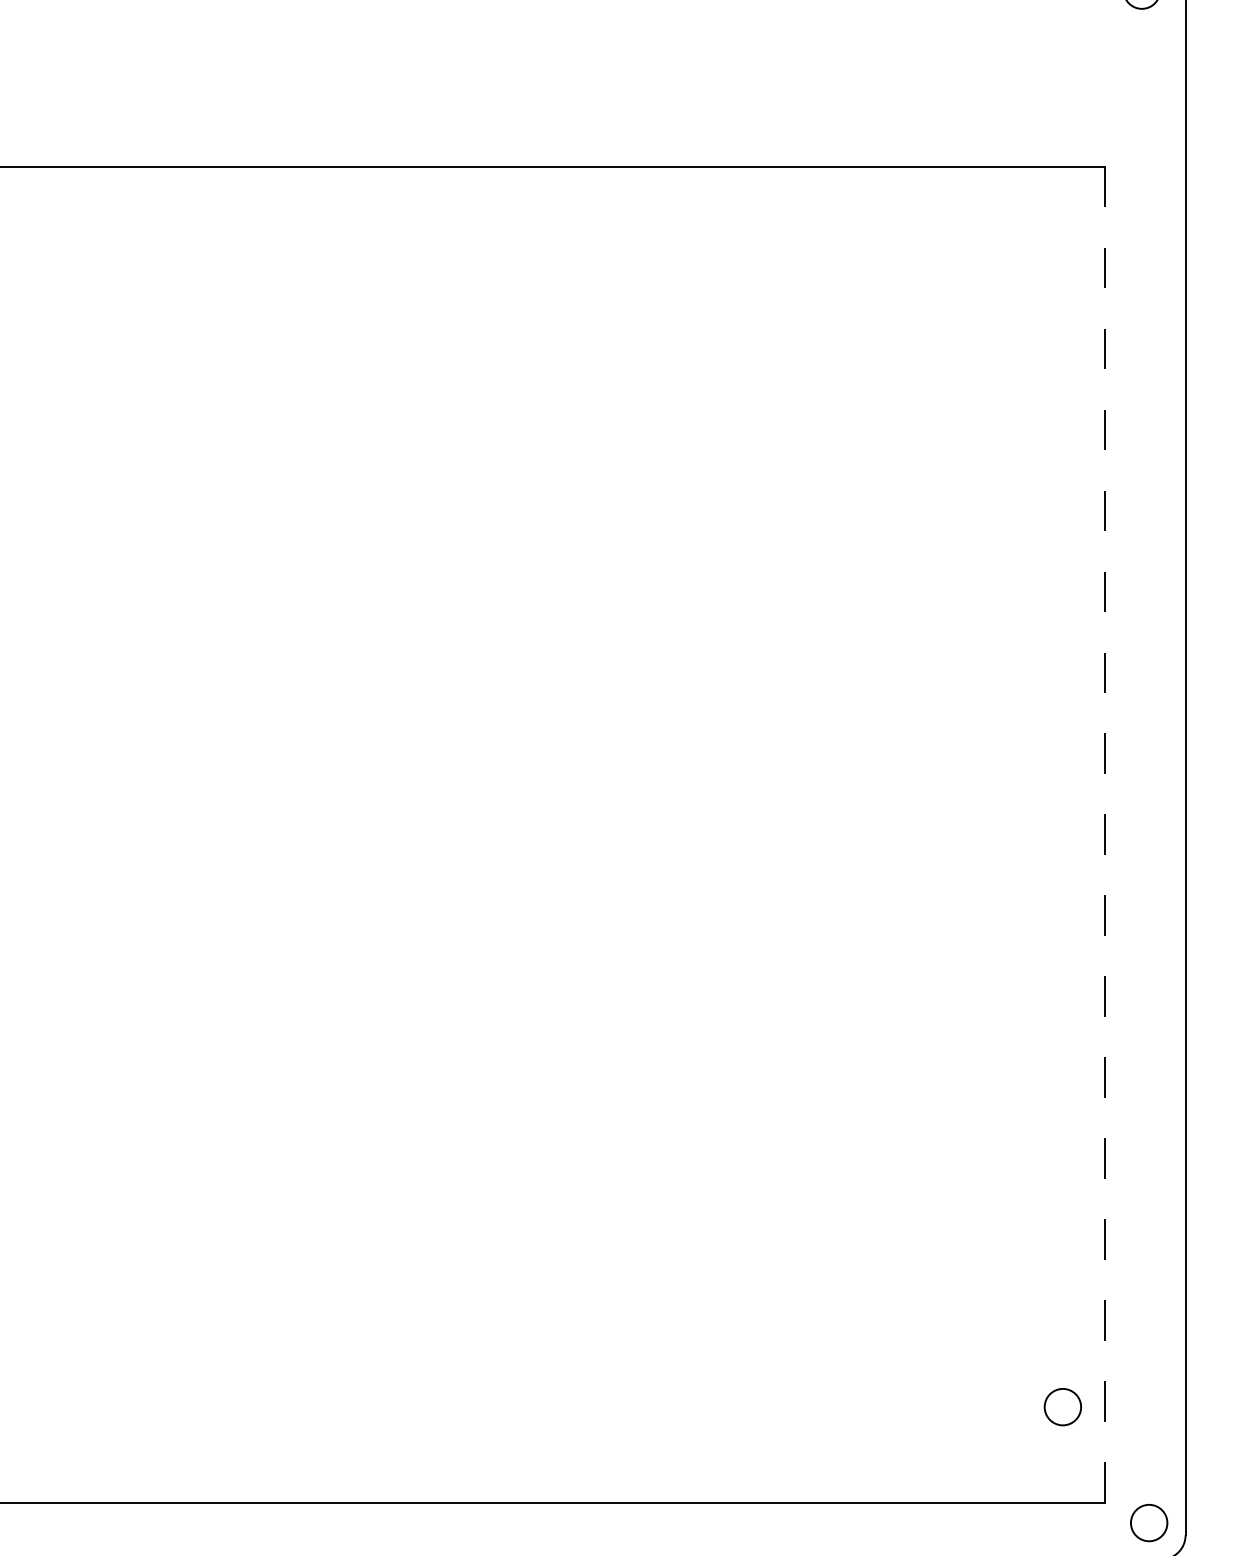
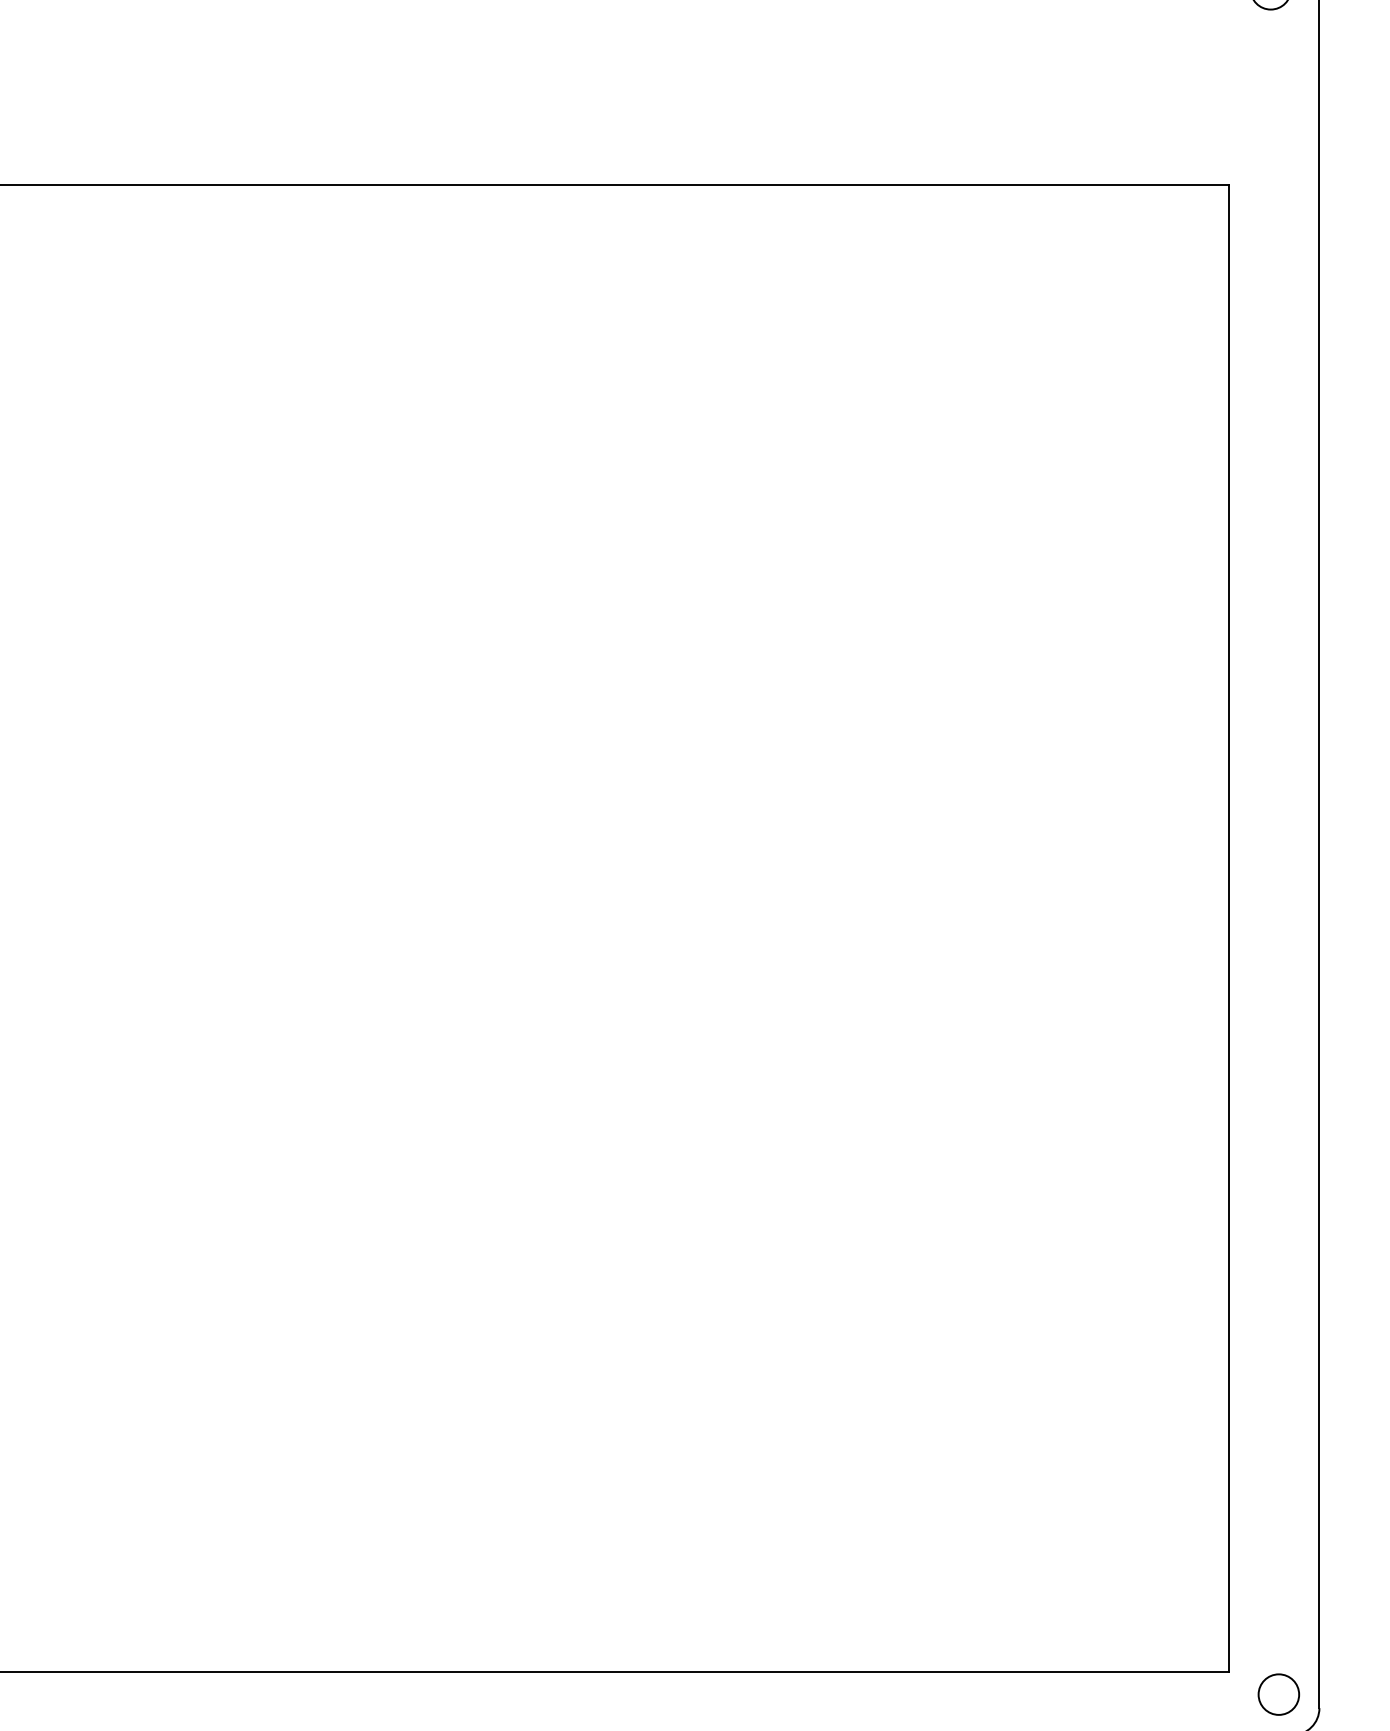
line: (1104, 834) -> (1229, 928), dashed -> solid
circle: (1062, 1407) -> (1182, 1565), removed

